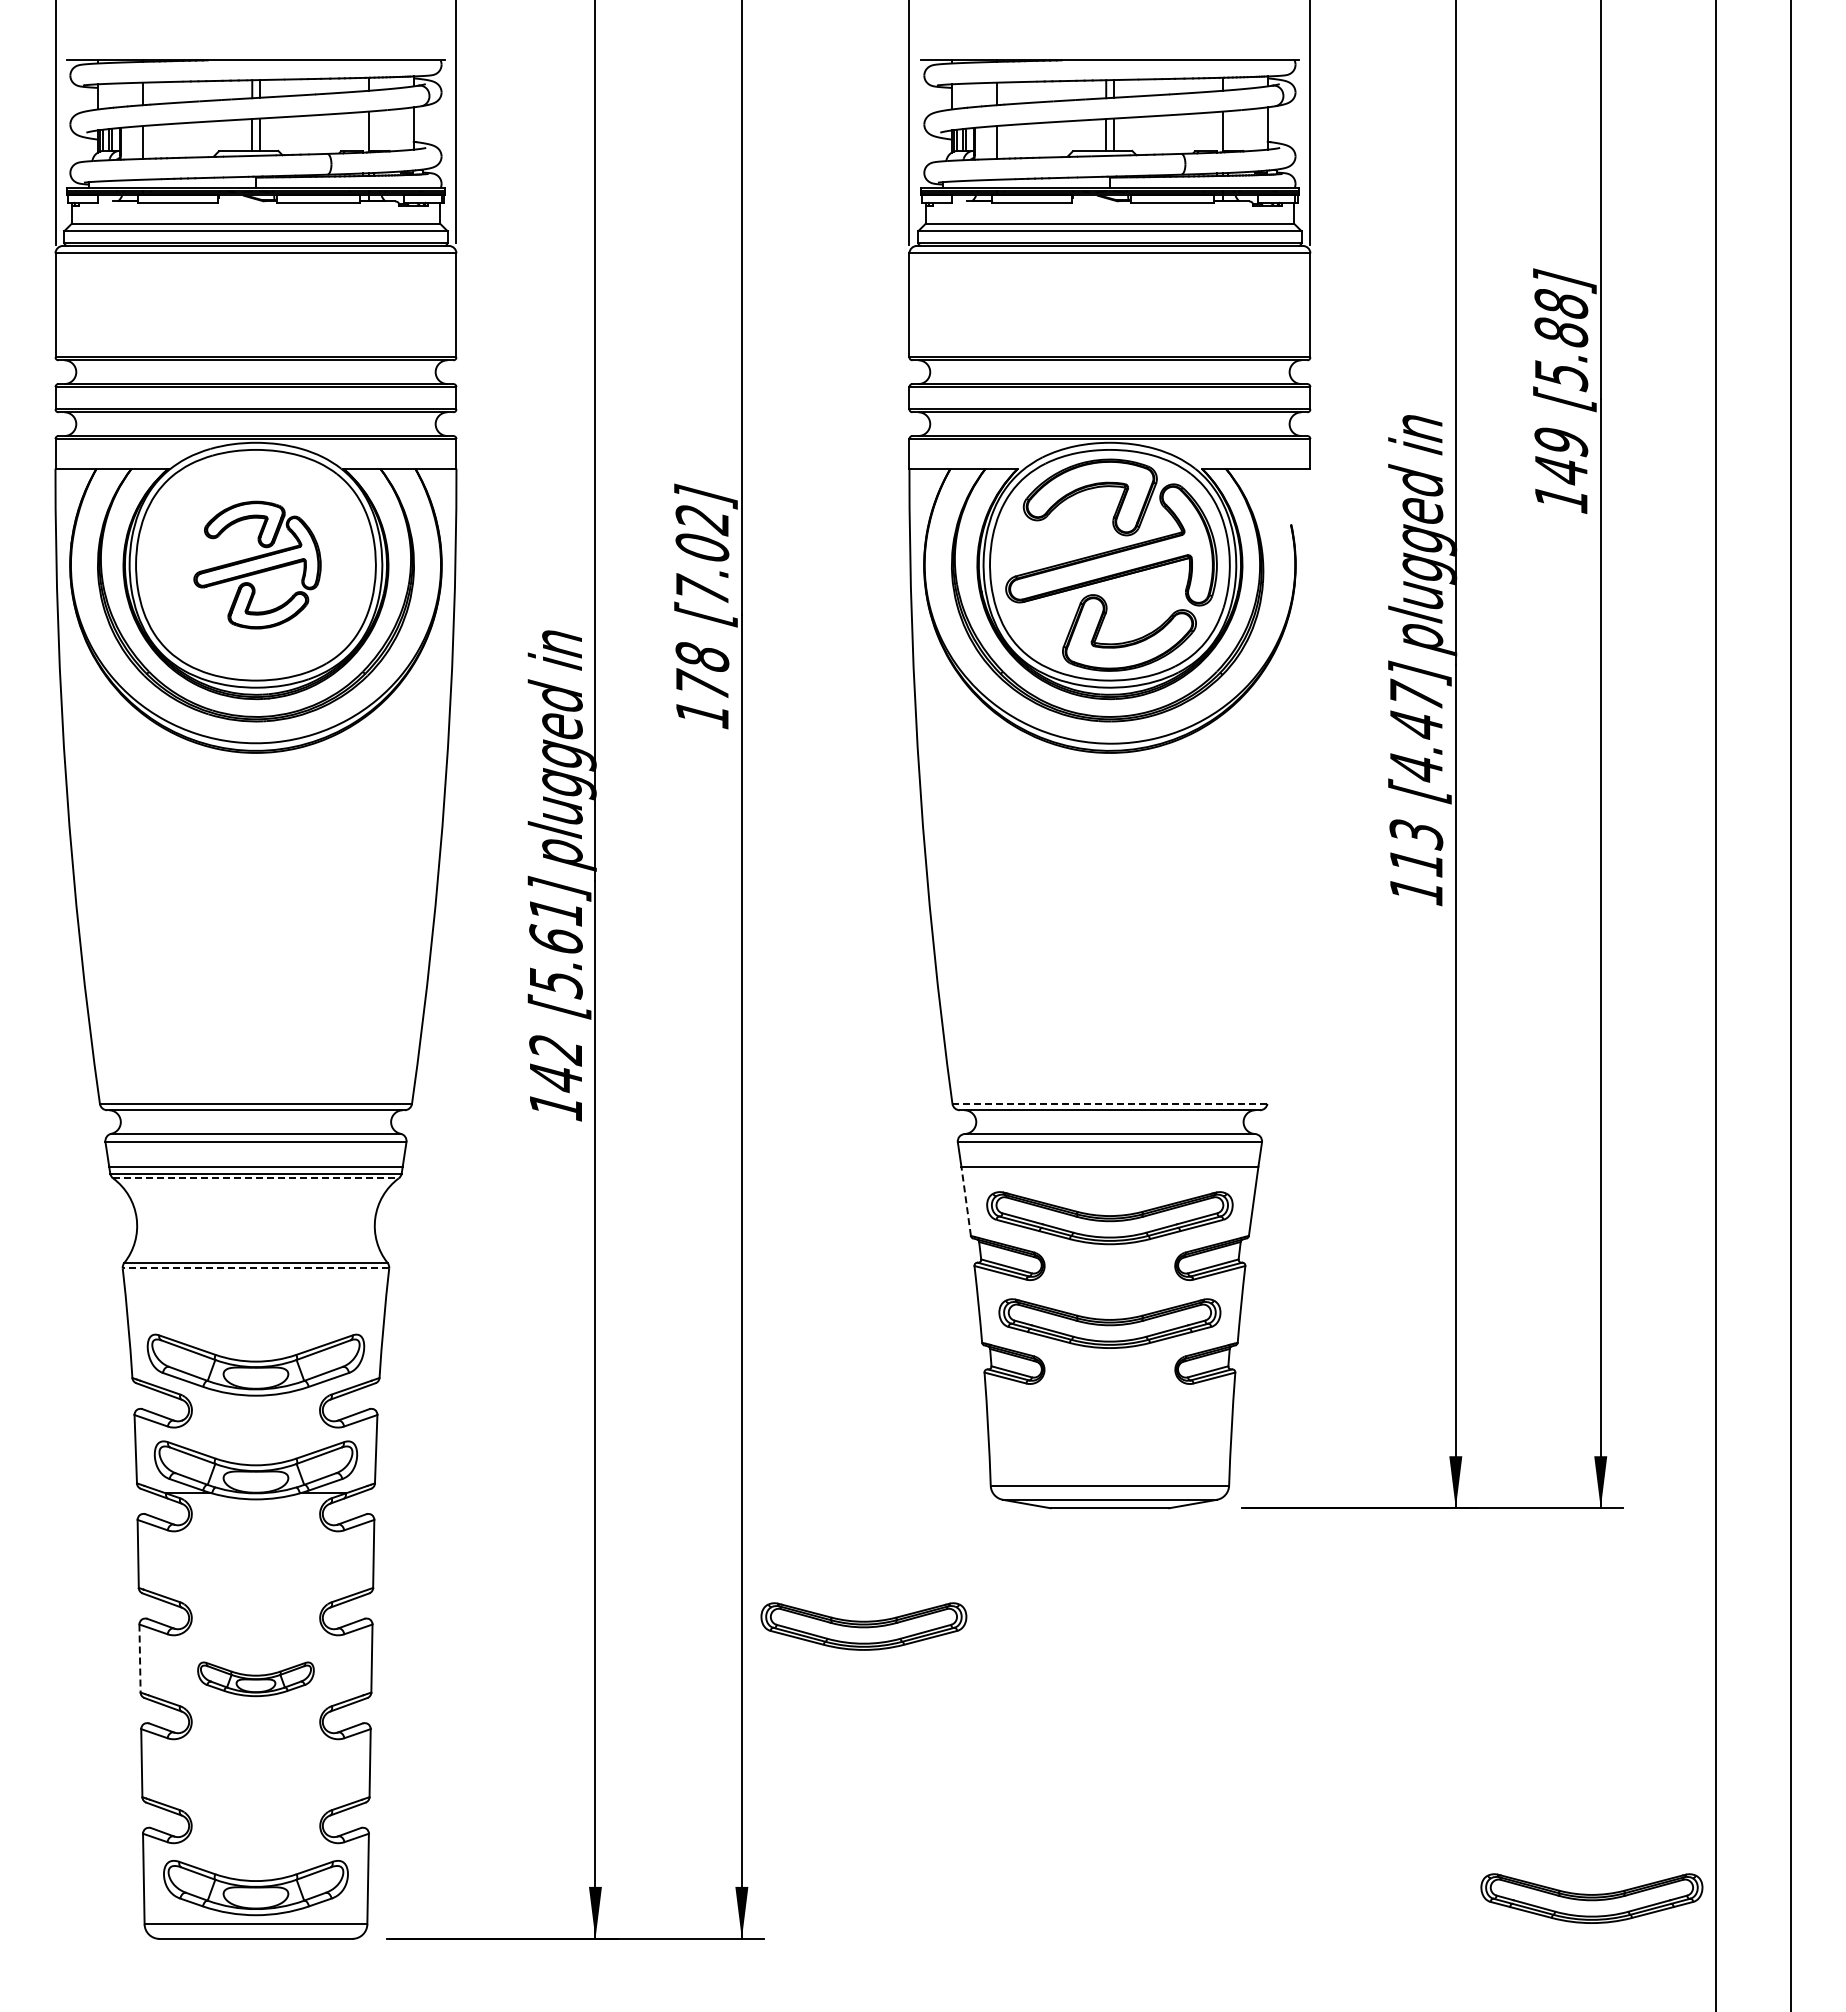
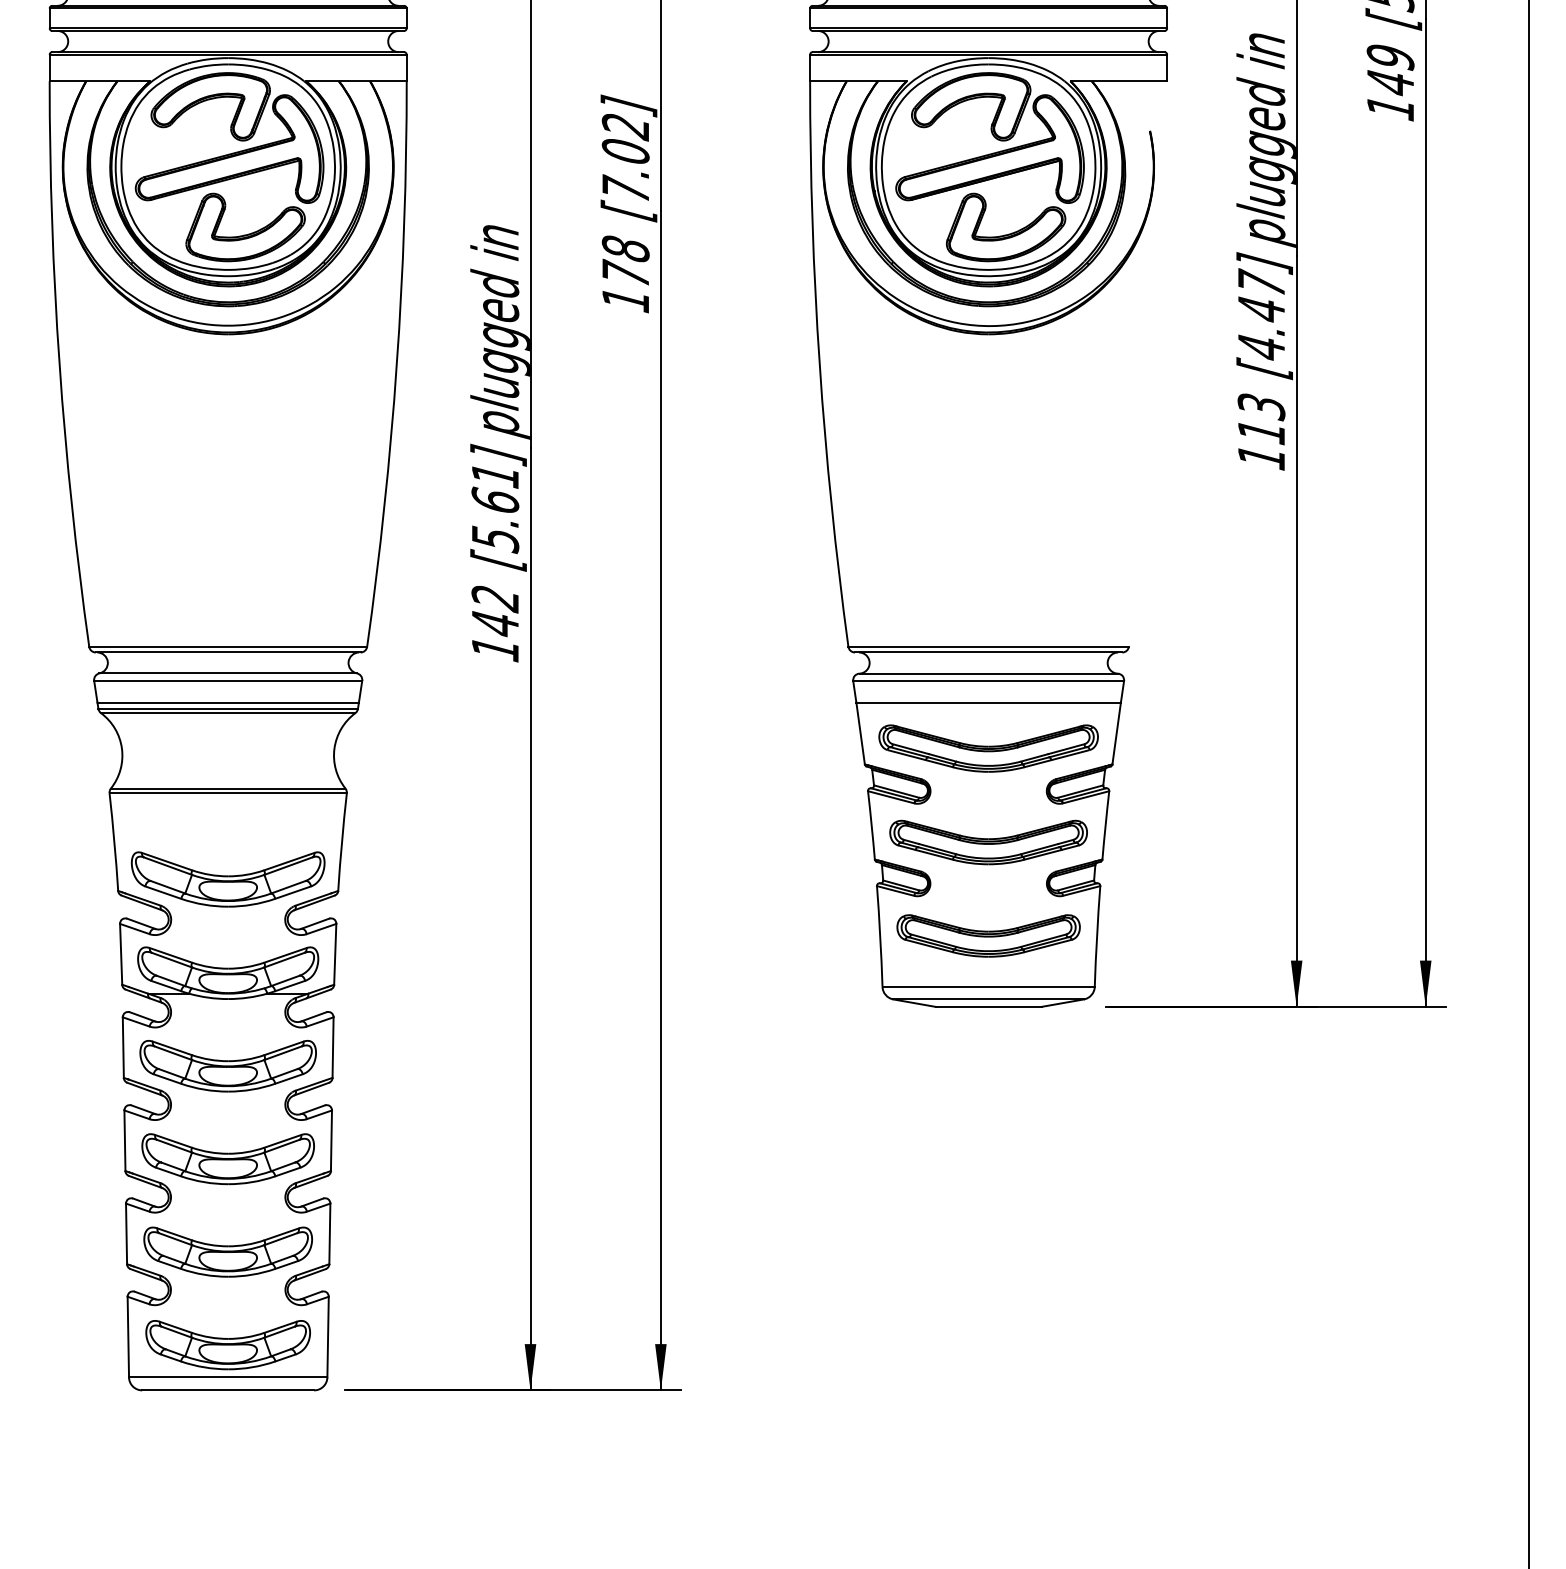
part: (257, 564) -> (229, 166), size x1.67
line: (1110, 1103) -> (989, 646), dashed -> solid
line: (255, 1178) -> (227, 713), dashed -> solid
line: (966, 1201) -> (860, 733), dashed -> solid
line: (255, 1268) -> (227, 793), dashed -> solid
part: (255, 1574) -> (227, 1065), added
part: (863, 1626) -> (988, 935), moved
line: (140, 1659) -> (125, 1141), dashed -> solid
part: (255, 1679) -> (227, 1159), size x1.67
part: (255, 1783) -> (227, 1252), added
part: (1591, 1898) -> (1417, 1354), removed

